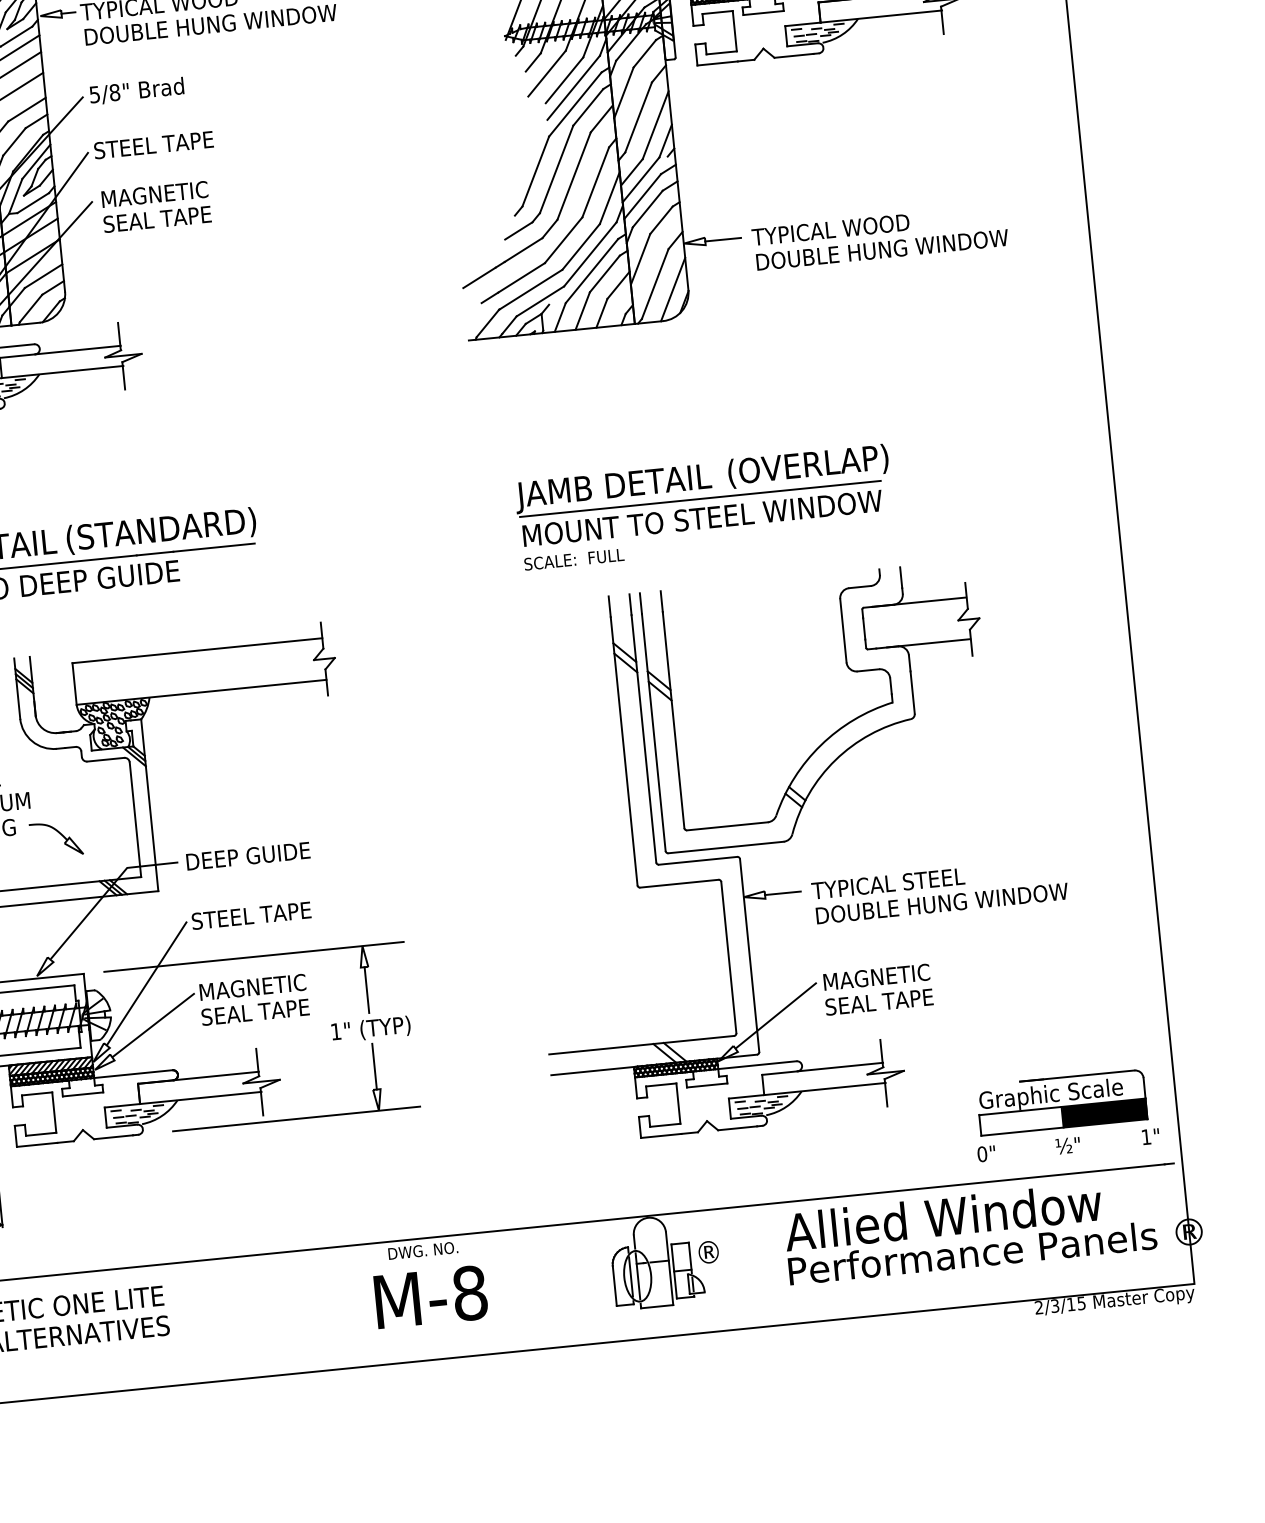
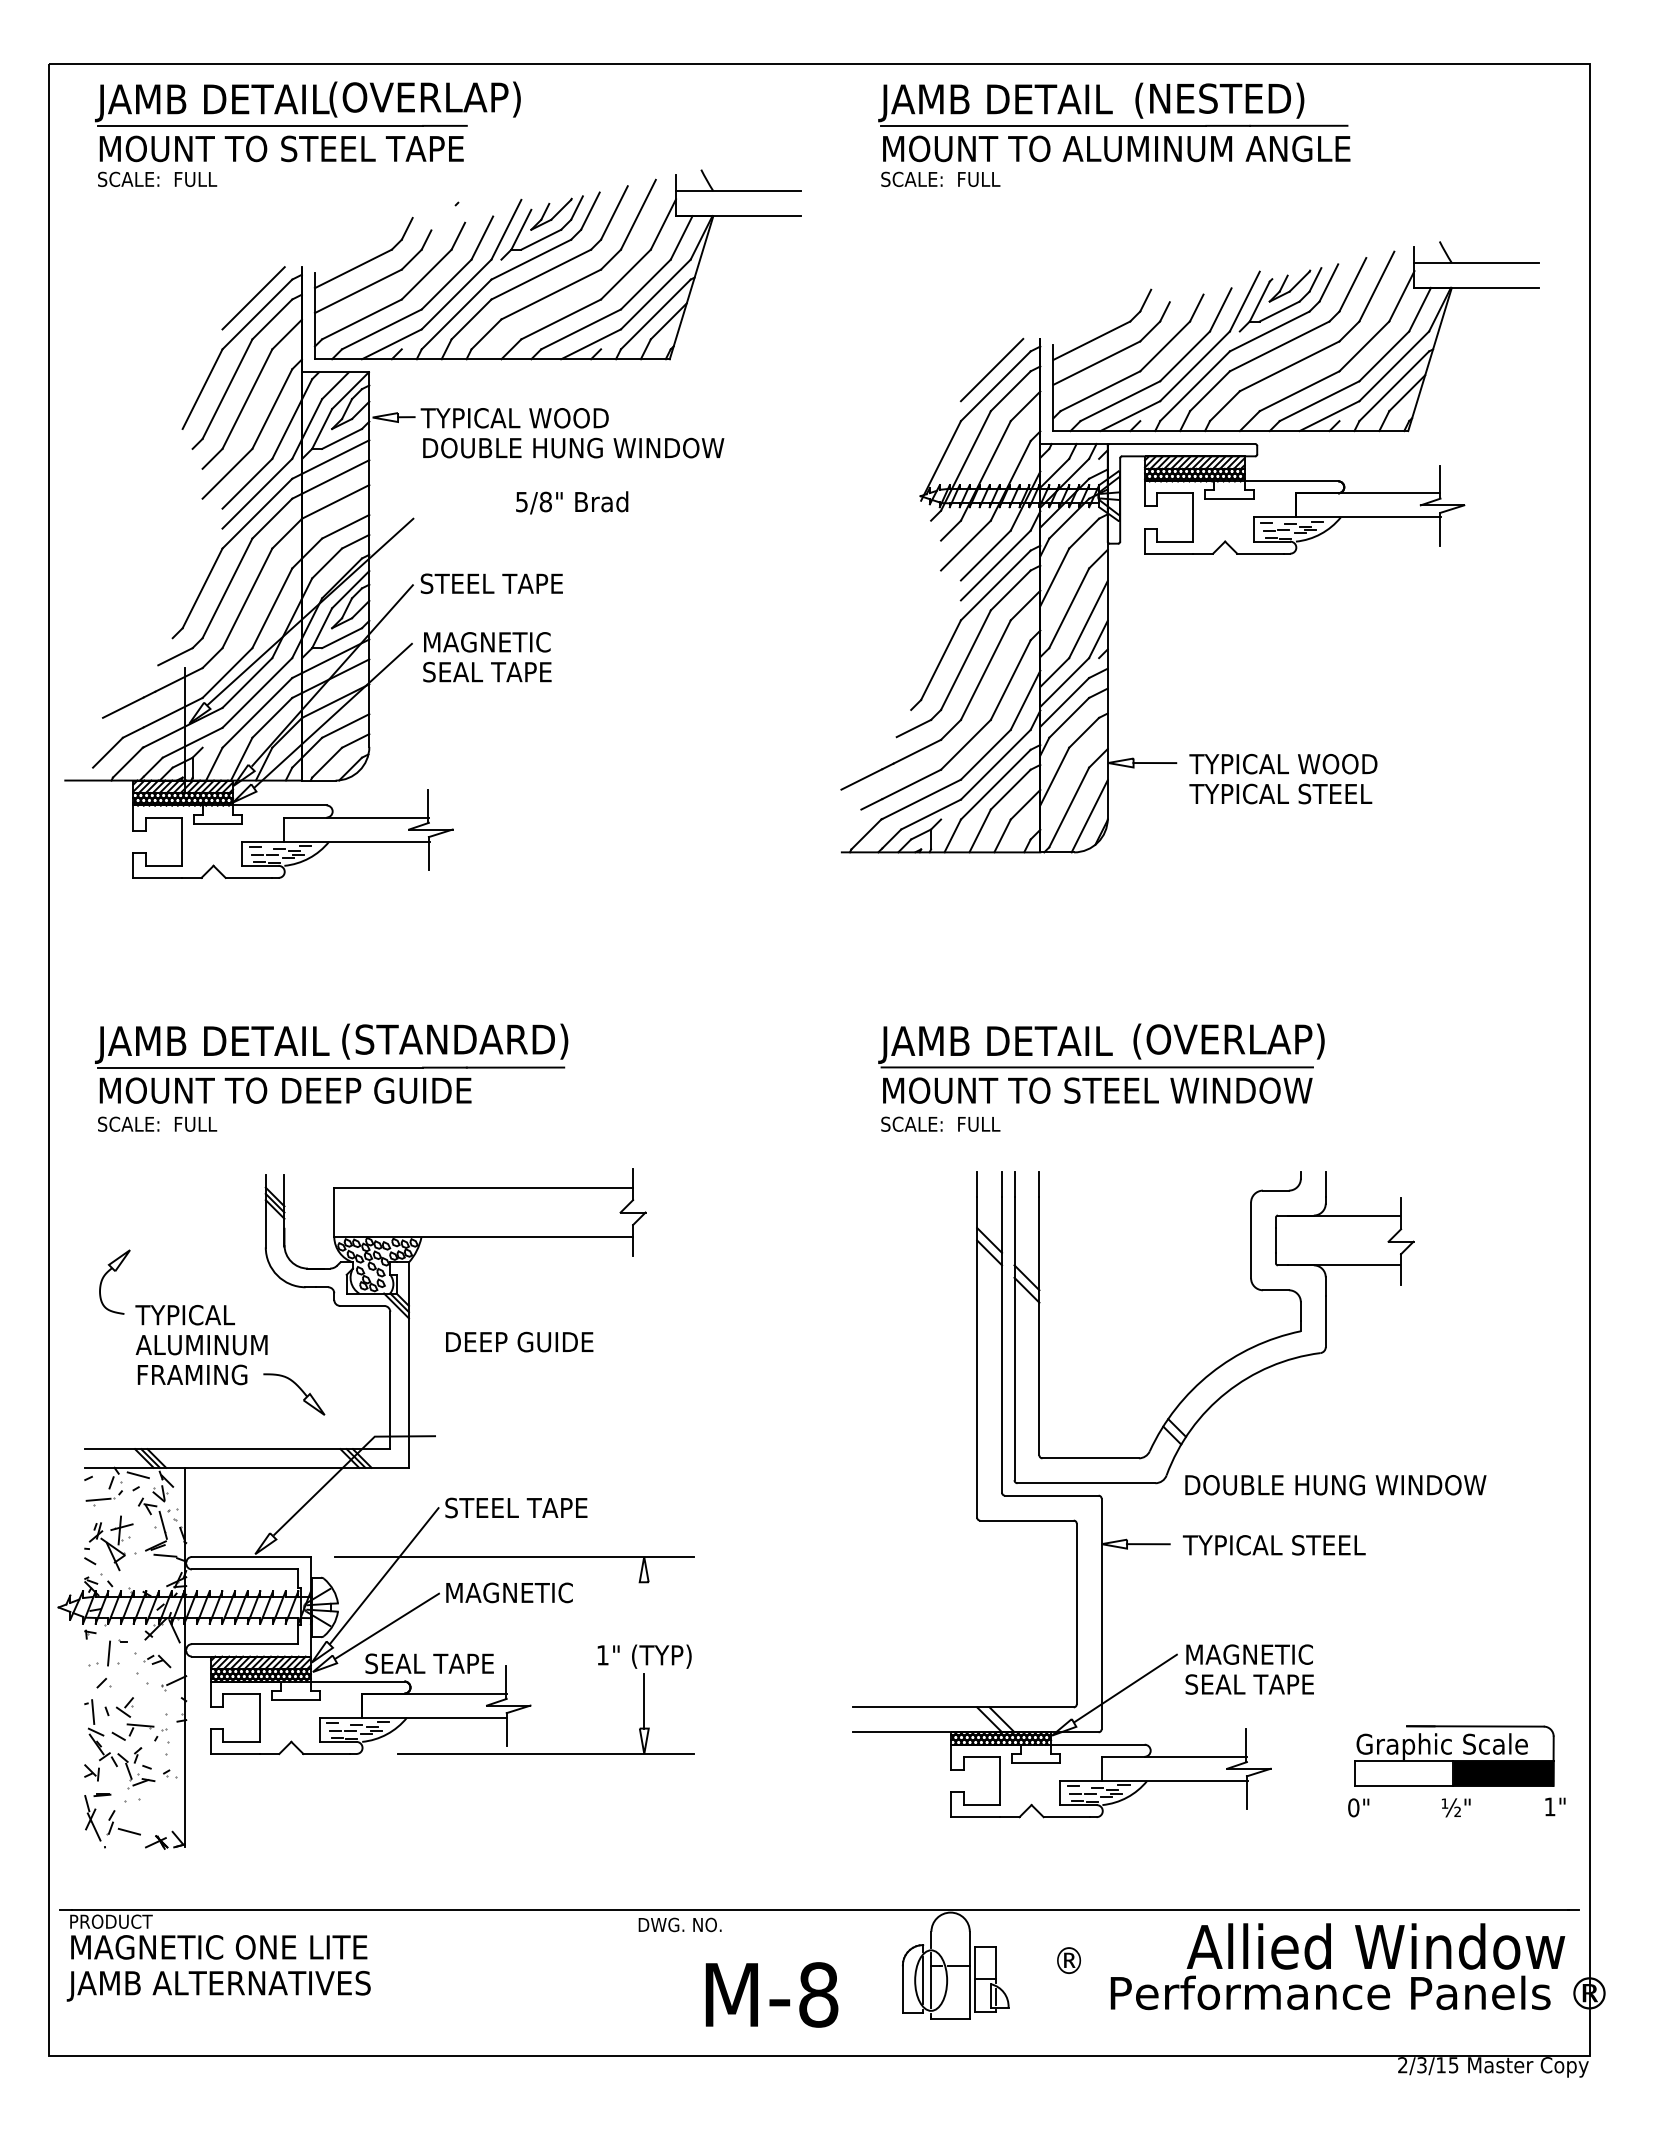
text: (137, 90) -> (572, 502), moved
text: (880, 249) -> (1340, 793), DOUBLE HUNG WINDOW -> TYPICAL STEEL
text: (248, 855) -> (519, 1341), moved
text: (941, 903) -> (1335, 1485), moved
line: (367, 989) -> (644, 1609), removed
text: (255, 1012) -> (429, 1663), moved
part: (1065, 1115) -> (1456, 1771), moved
text: (942, 1217) -> (1375, 1946), moved
text: (709, 1252) -> (1069, 1960), moved
text: (430, 1296) -> (771, 1994), moved

